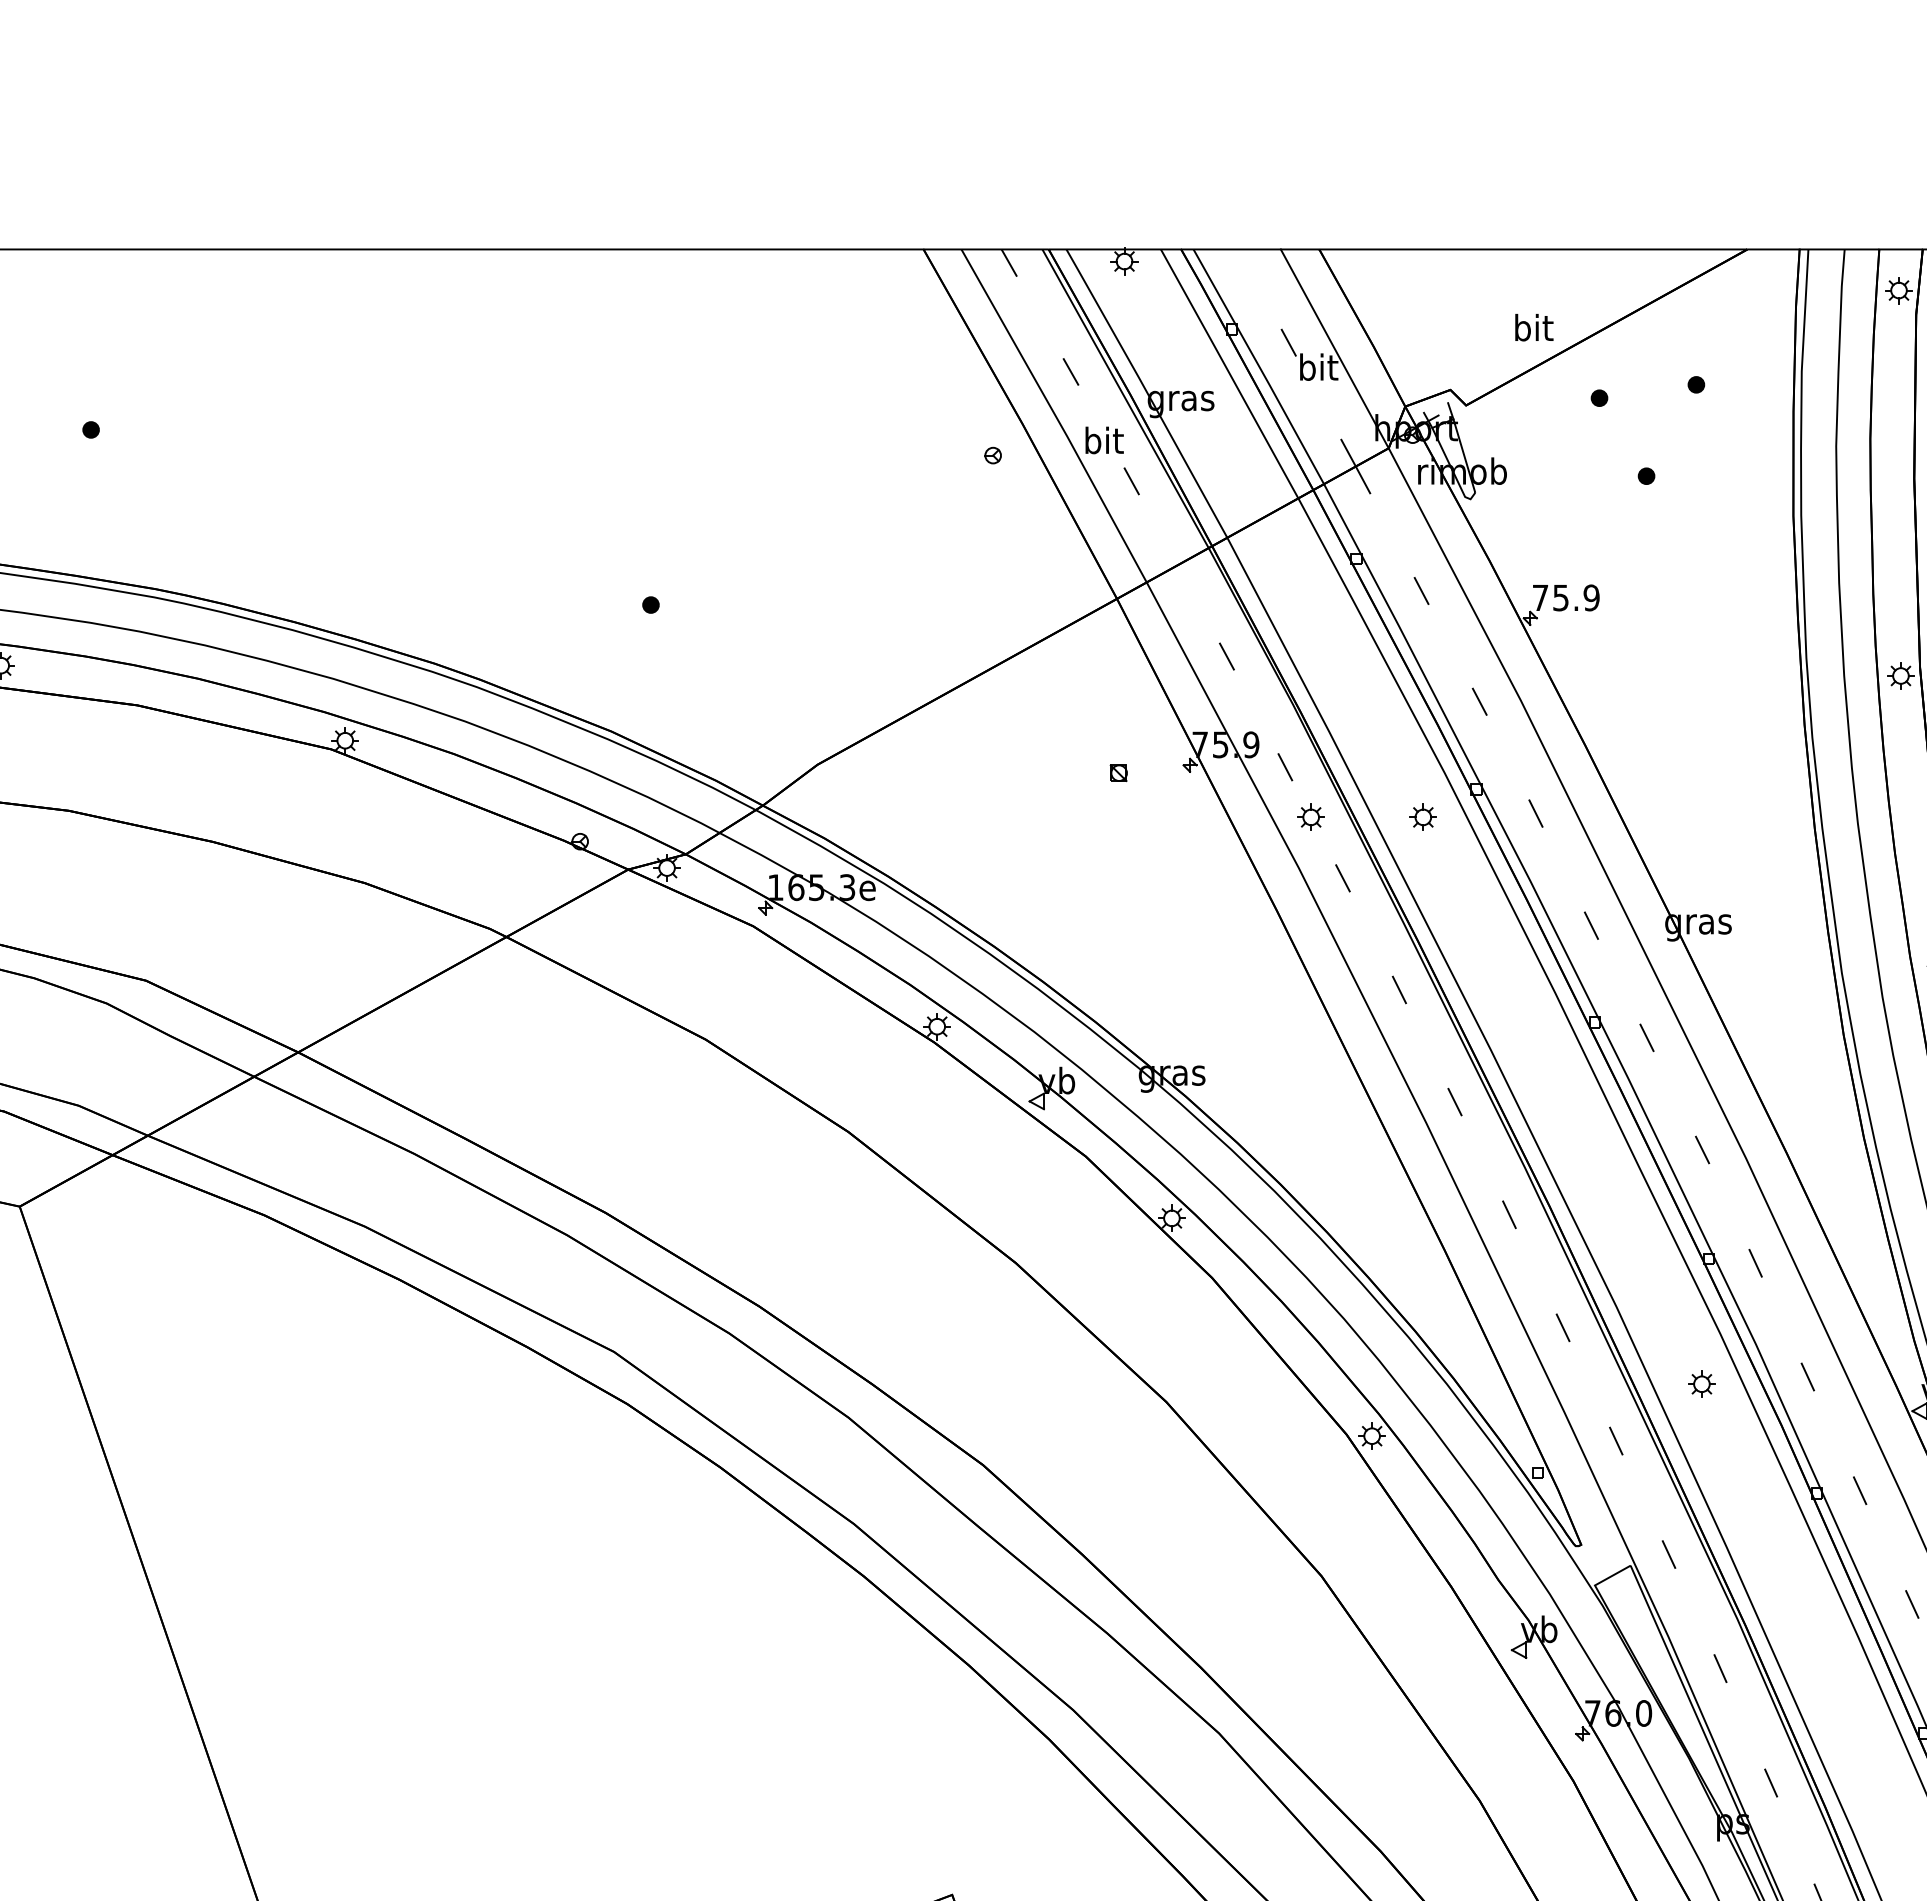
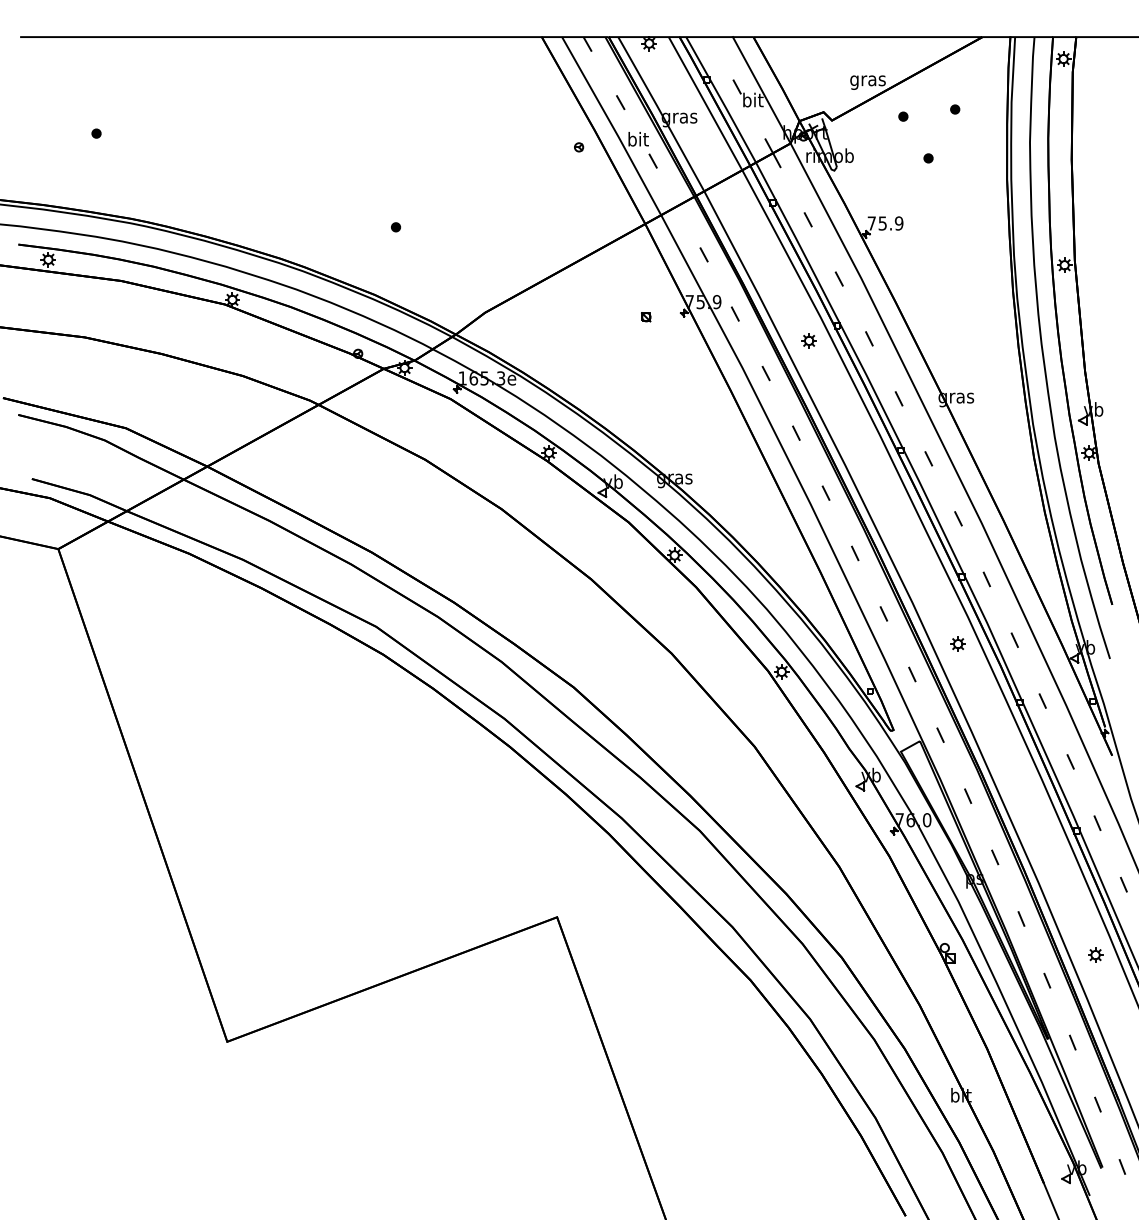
text: (1532, 330) -> (867, 80), bit -> gras
part: (1309, 816) -> (748, 340), removed

